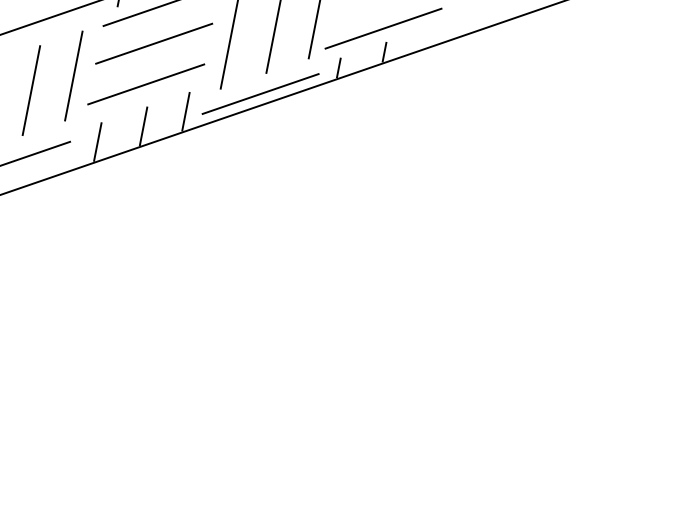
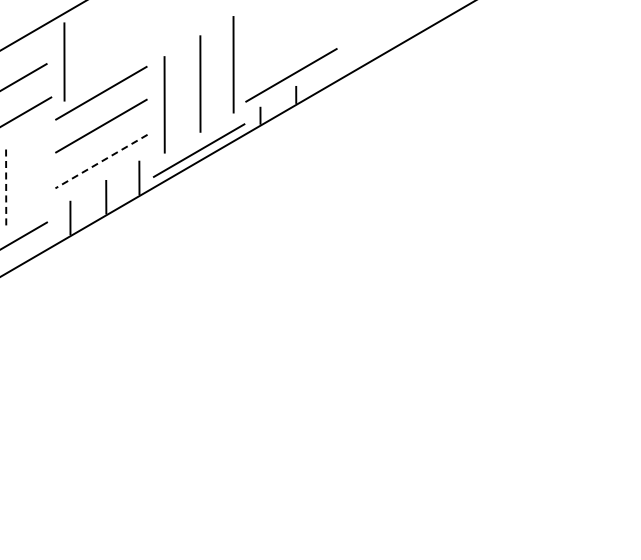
line: (74, 75) -> (39, 166), removed
line: (146, 84) -> (101, 161), solid -> dashed
line: (31, 90) -> (6, 185), solid -> dashed

